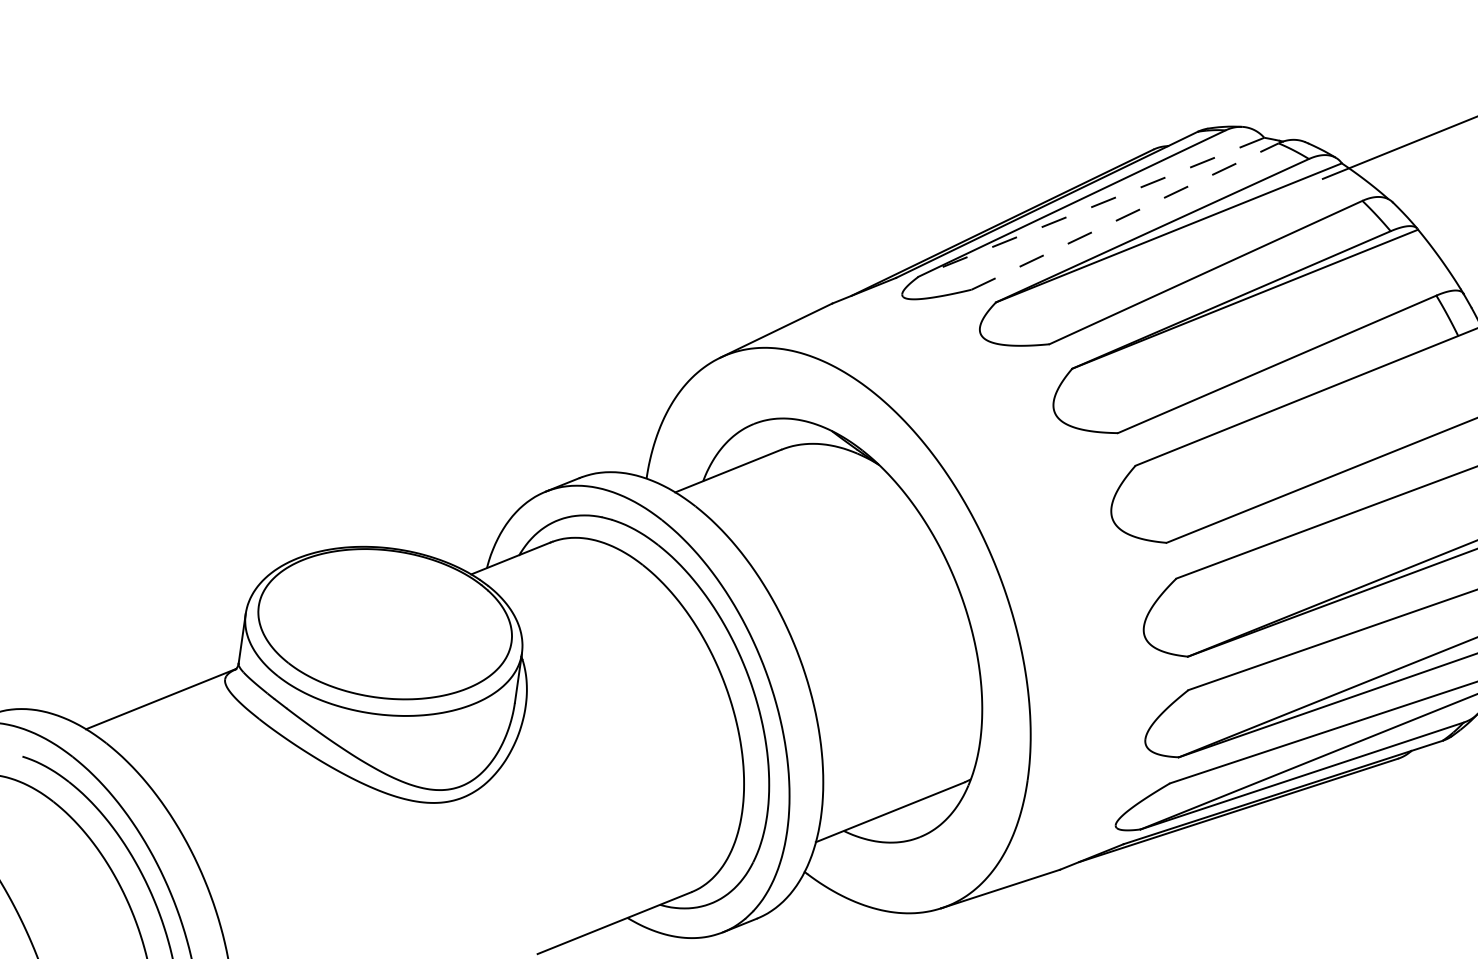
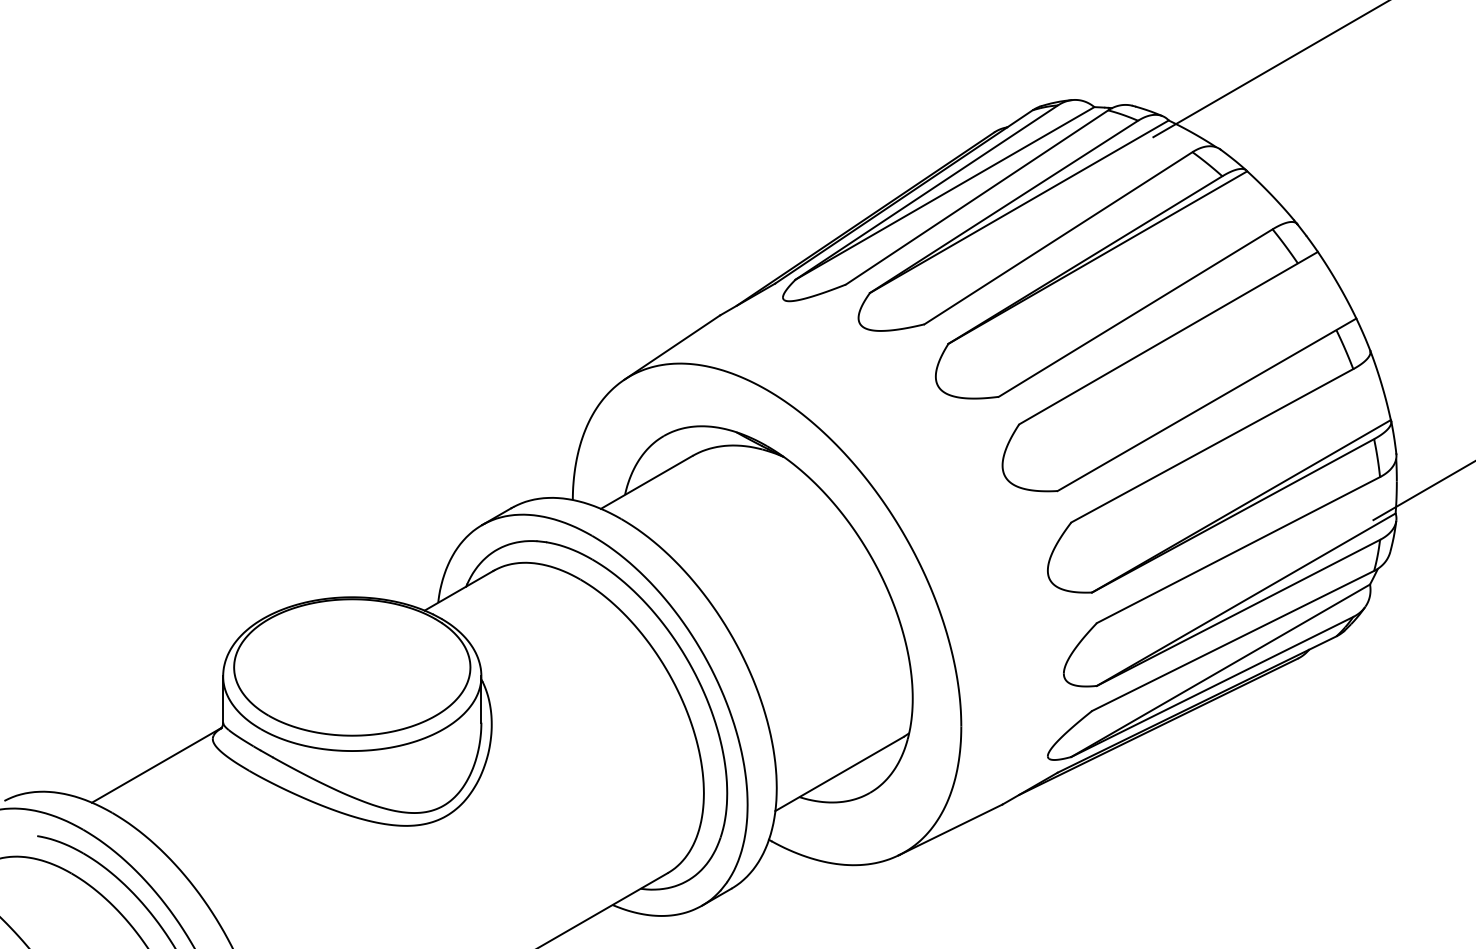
line: (1090, 207) -> (944, 193), dashed -> solid
line: (1125, 216) -> (977, 197), dashed -> solid

